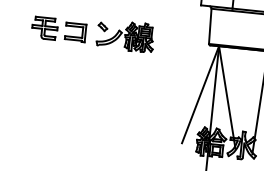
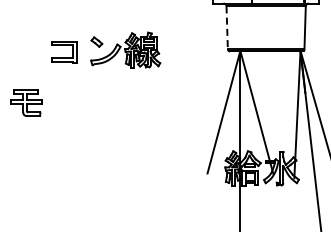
line: (210, 26) -> (227, 27), solid -> dashed
part: (44, 27) -> (26, 102), moved

